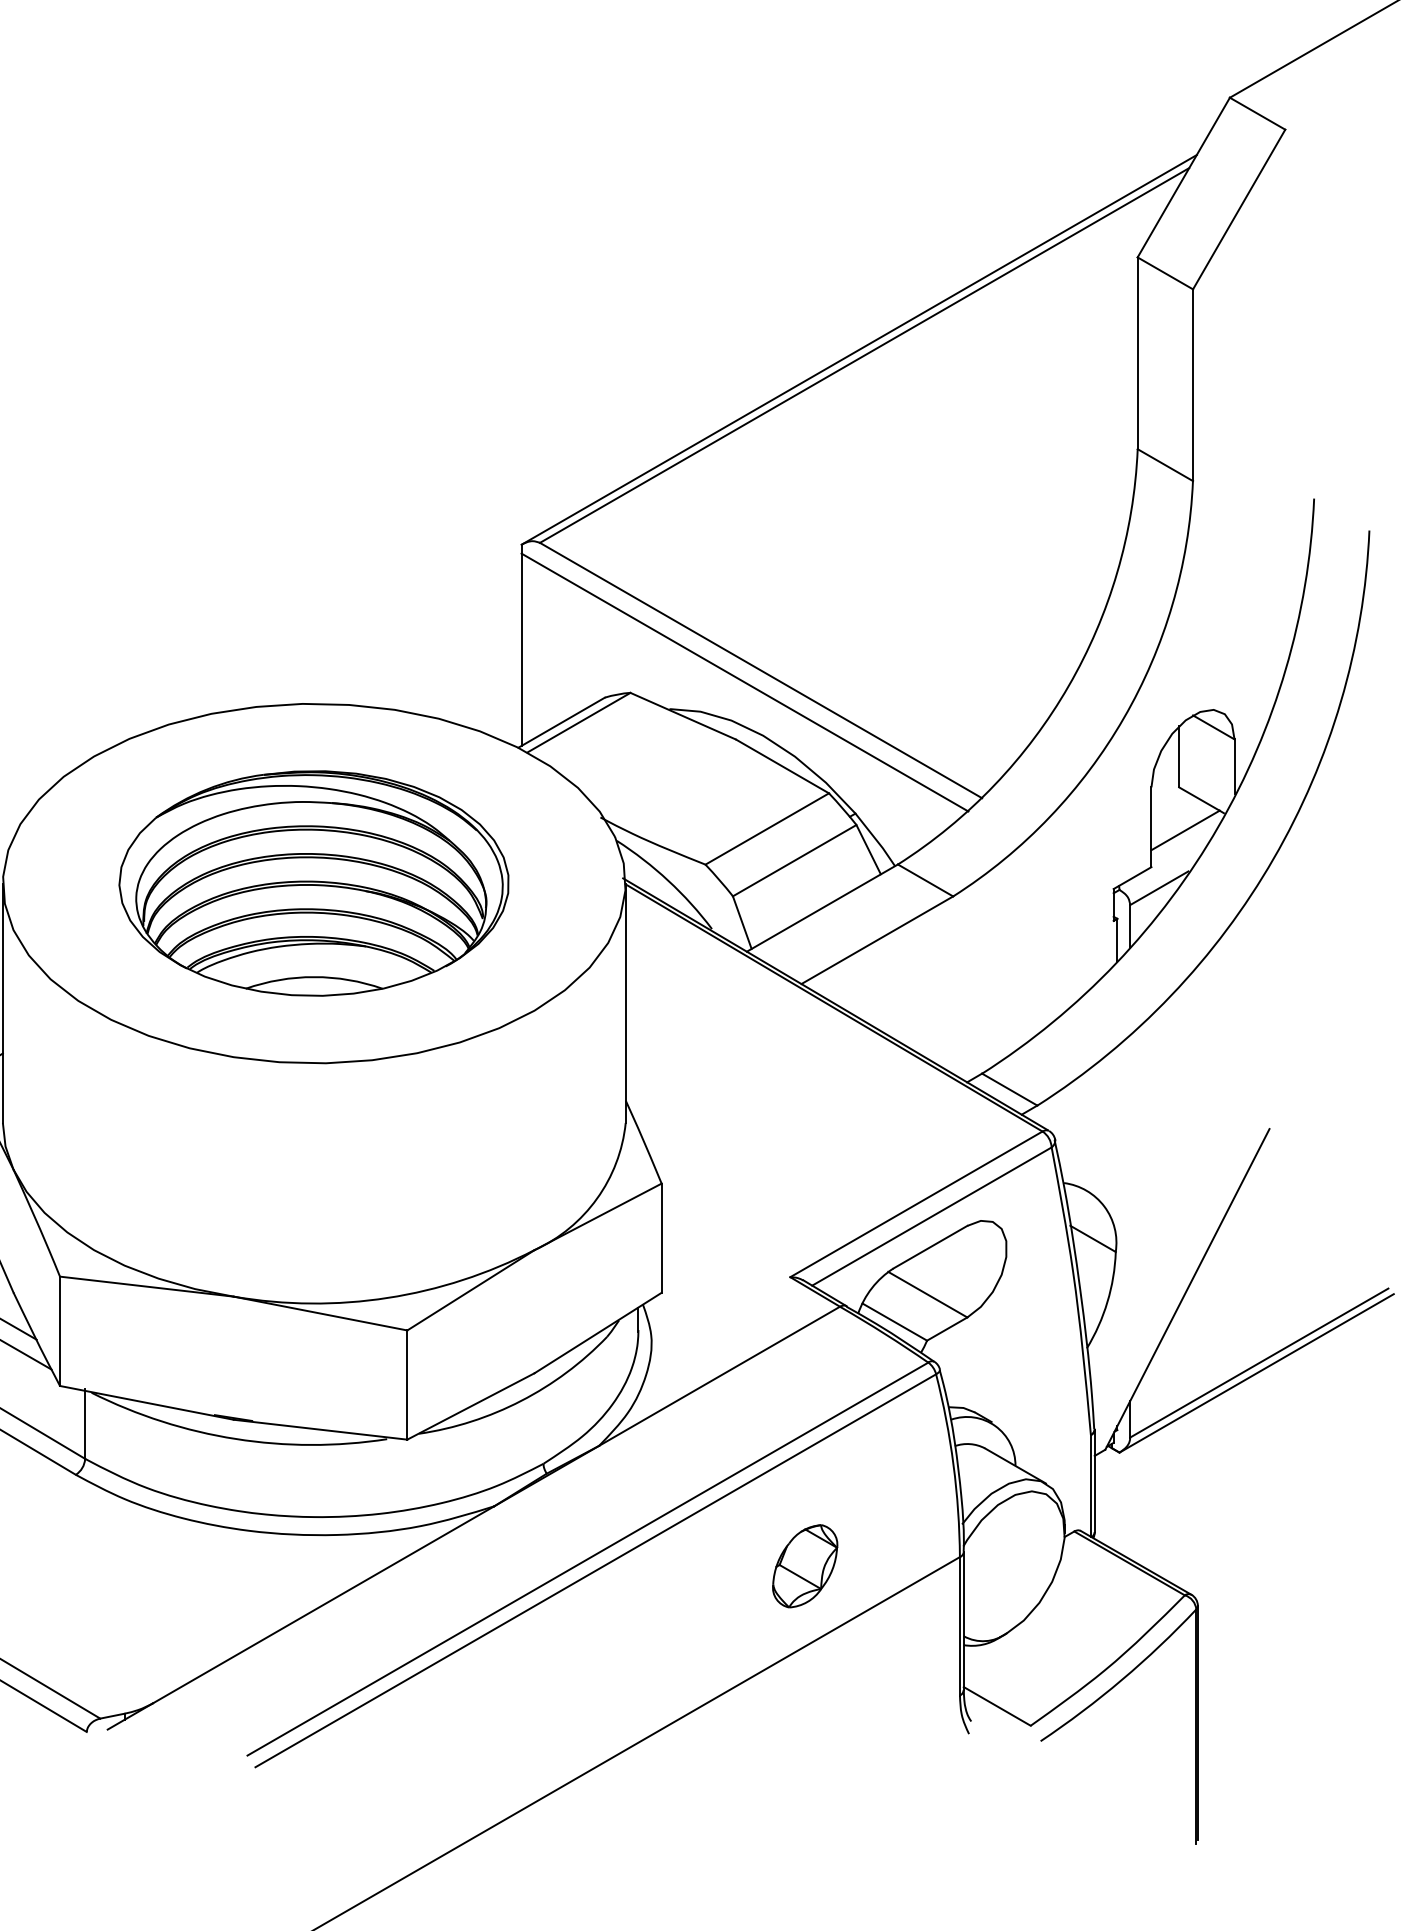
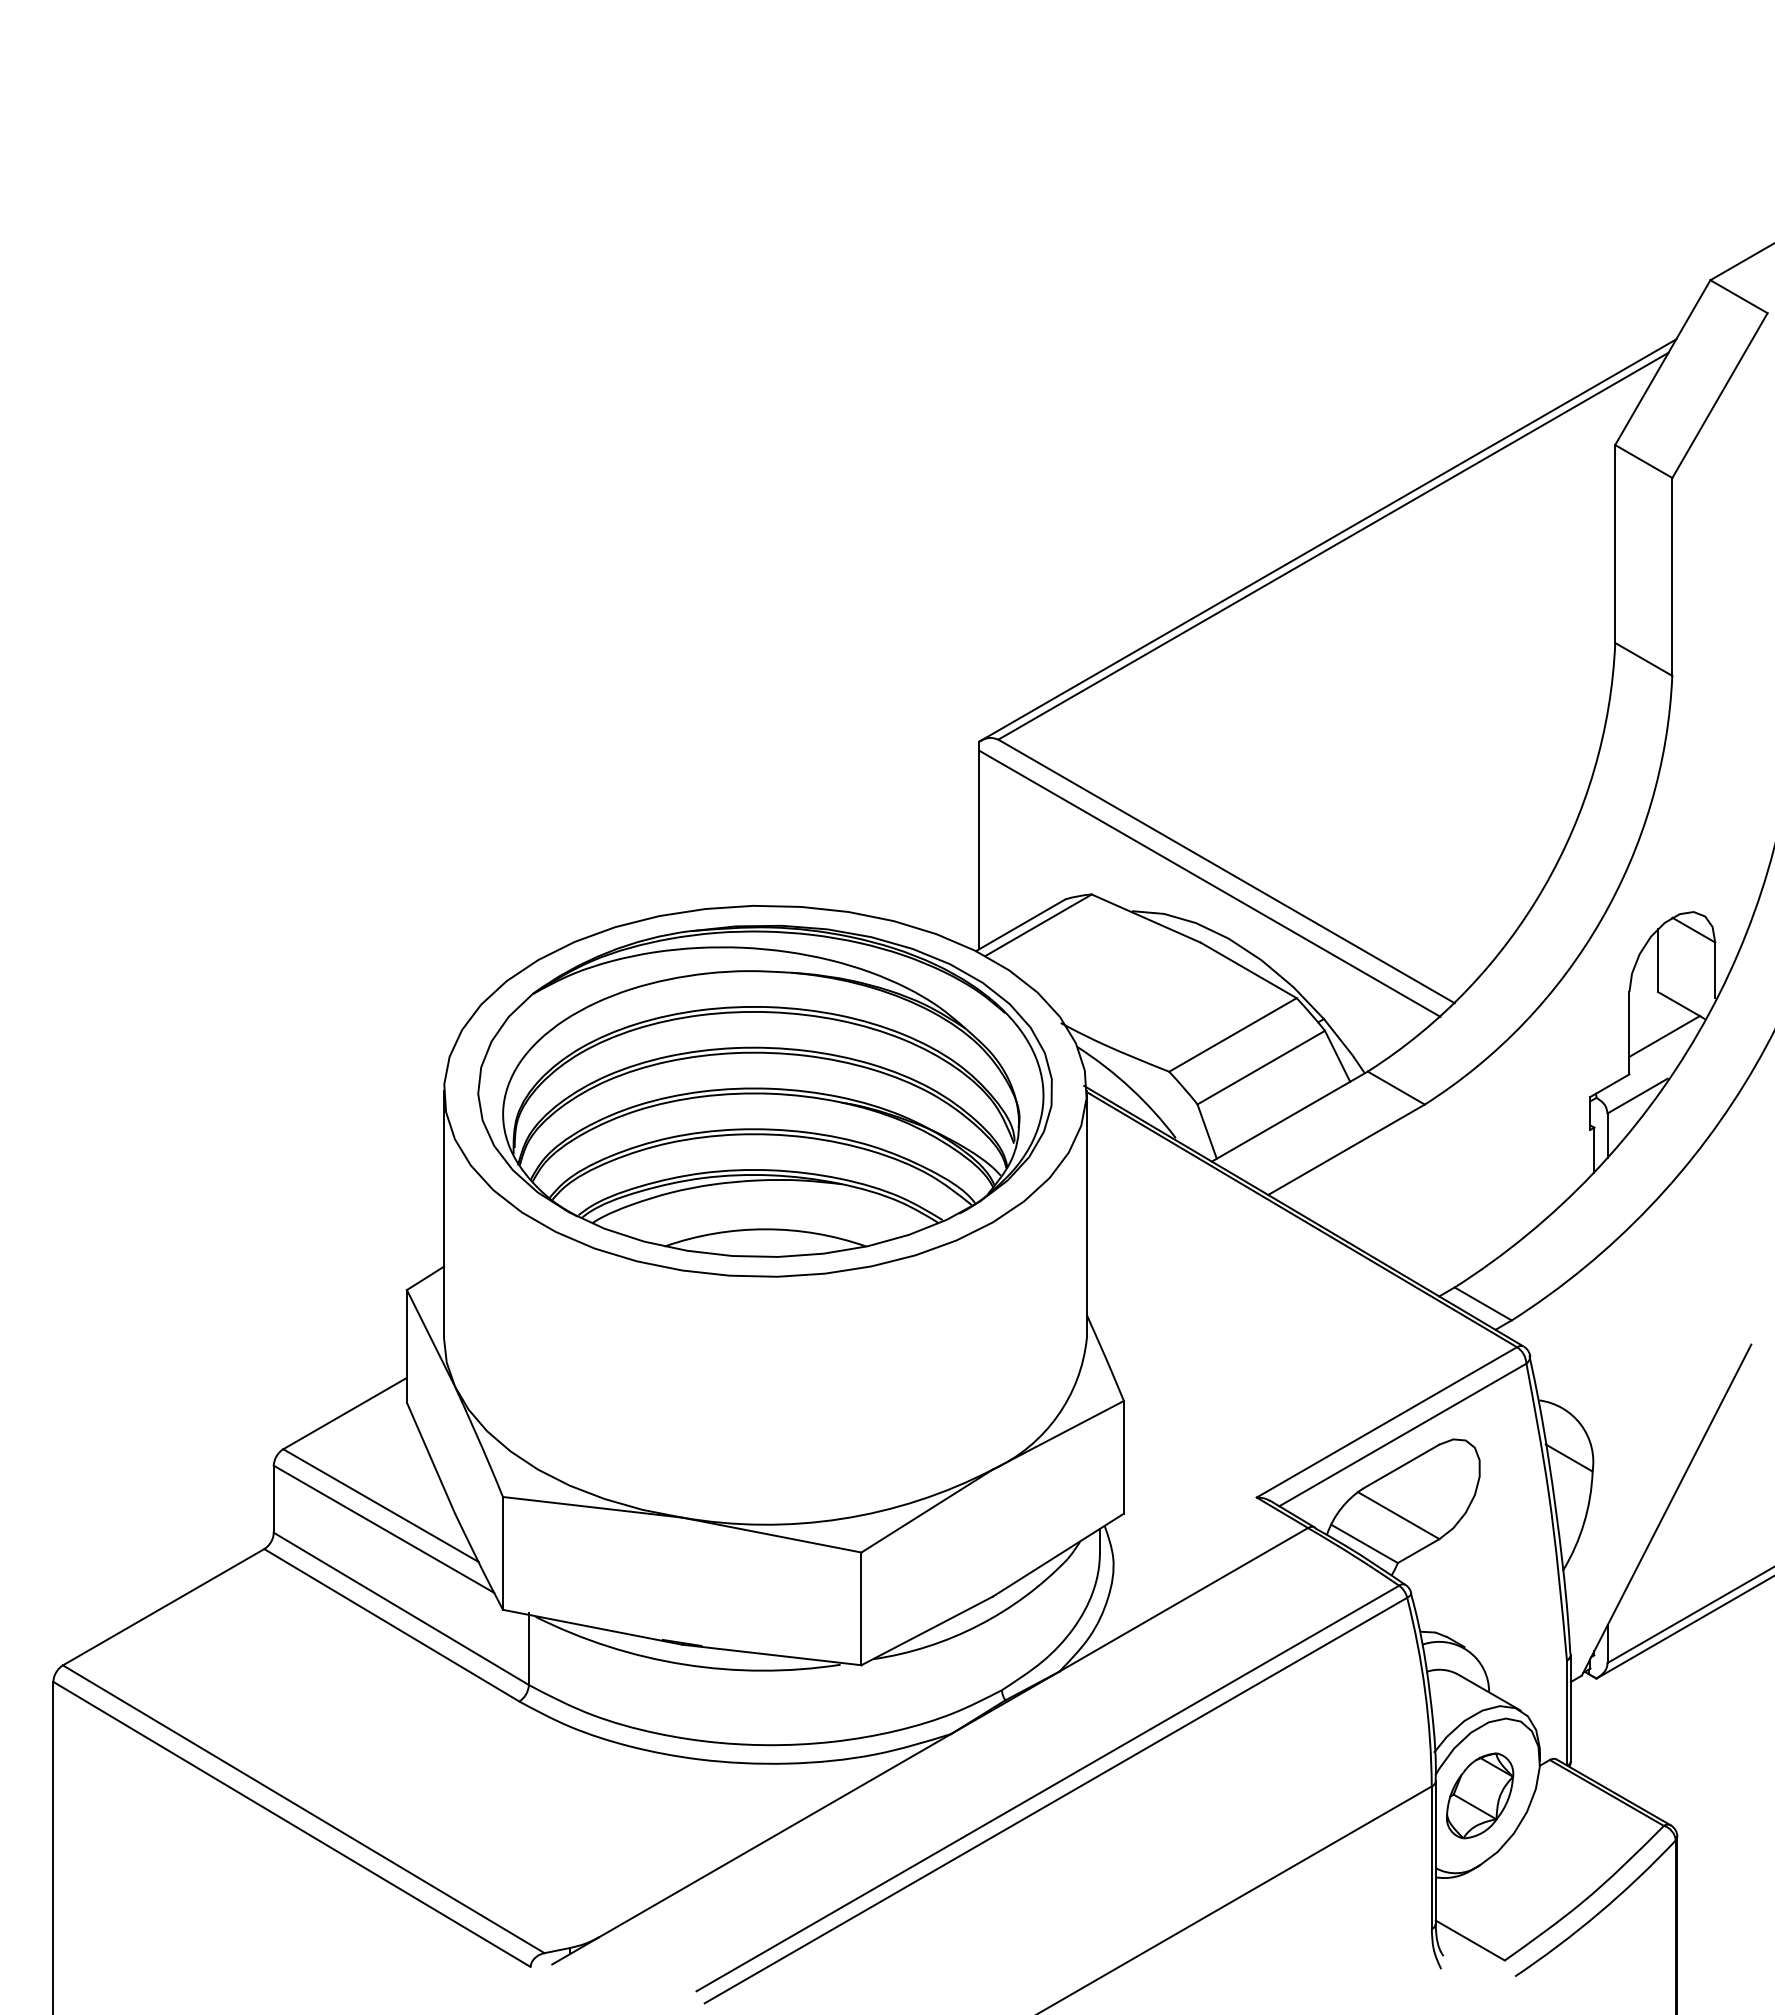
part: (313, 882) -> (764, 1090), size x1.43
part: (805, 1565) -> (1480, 1795), moved

